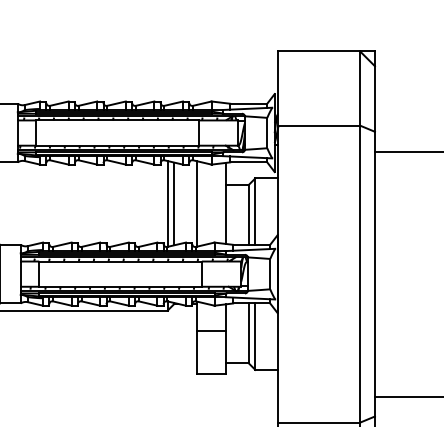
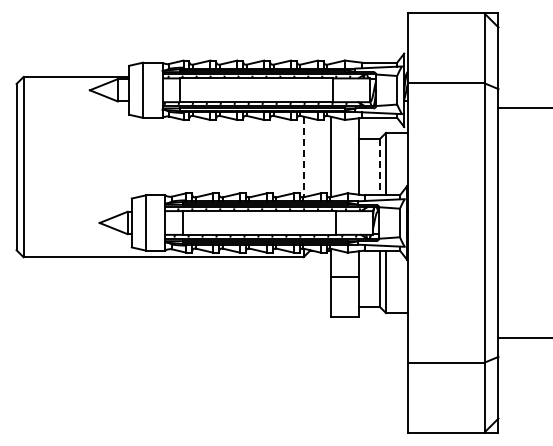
line: (174, 203) -> (309, 156), removed
line: (167, 204) -> (303, 157), solid -> dashed
line: (248, 215) -> (379, 167), solid -> dashed

